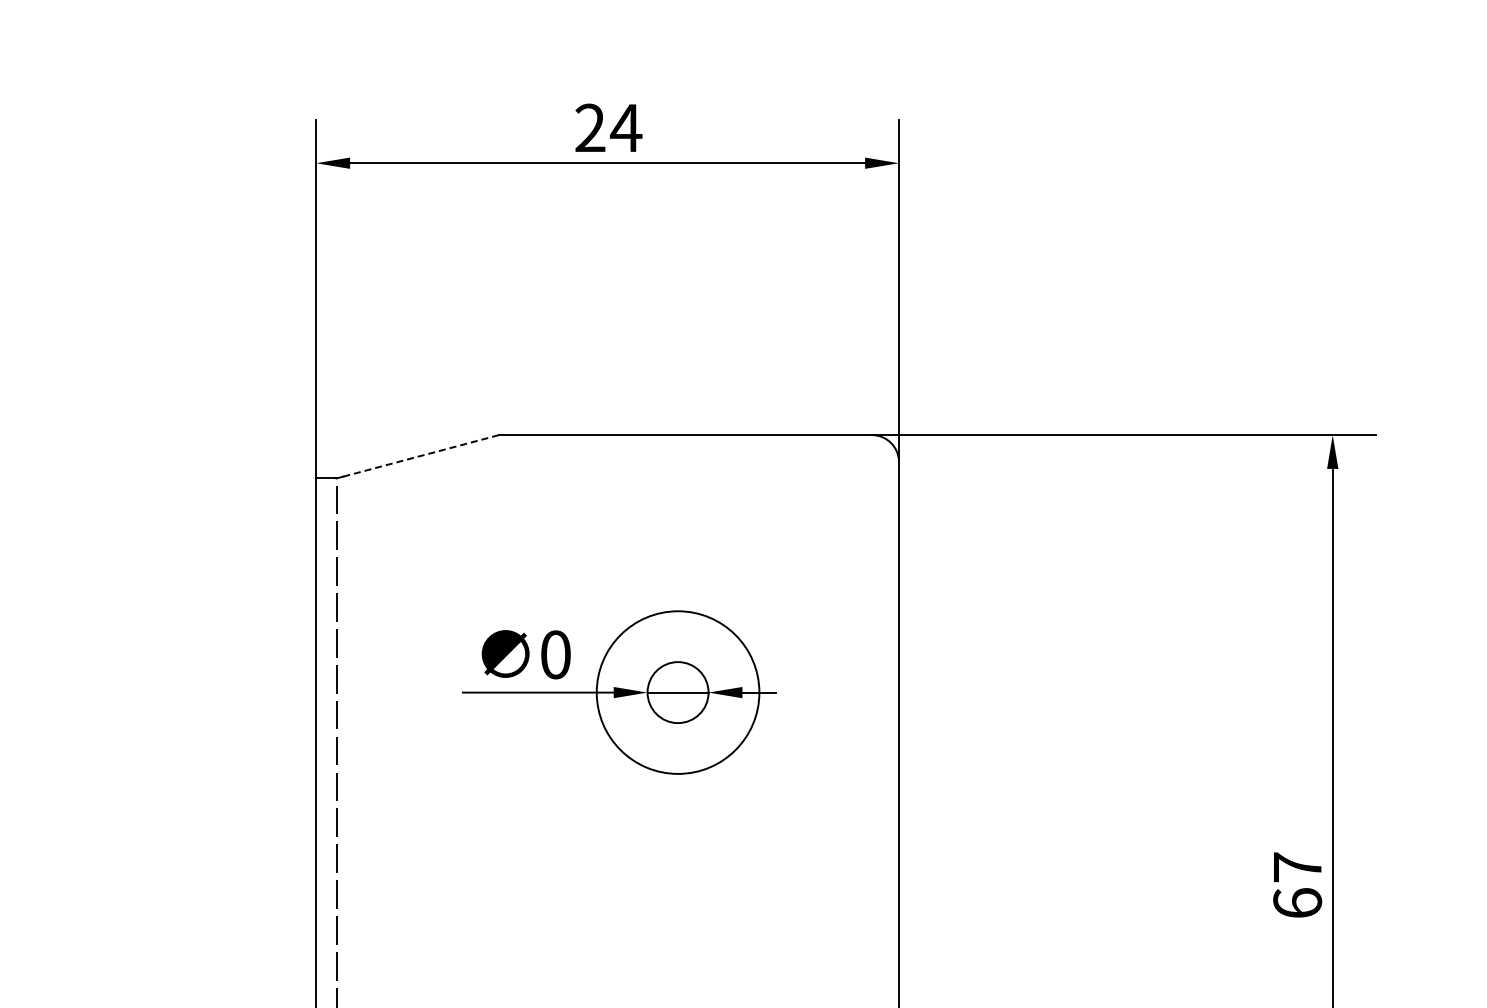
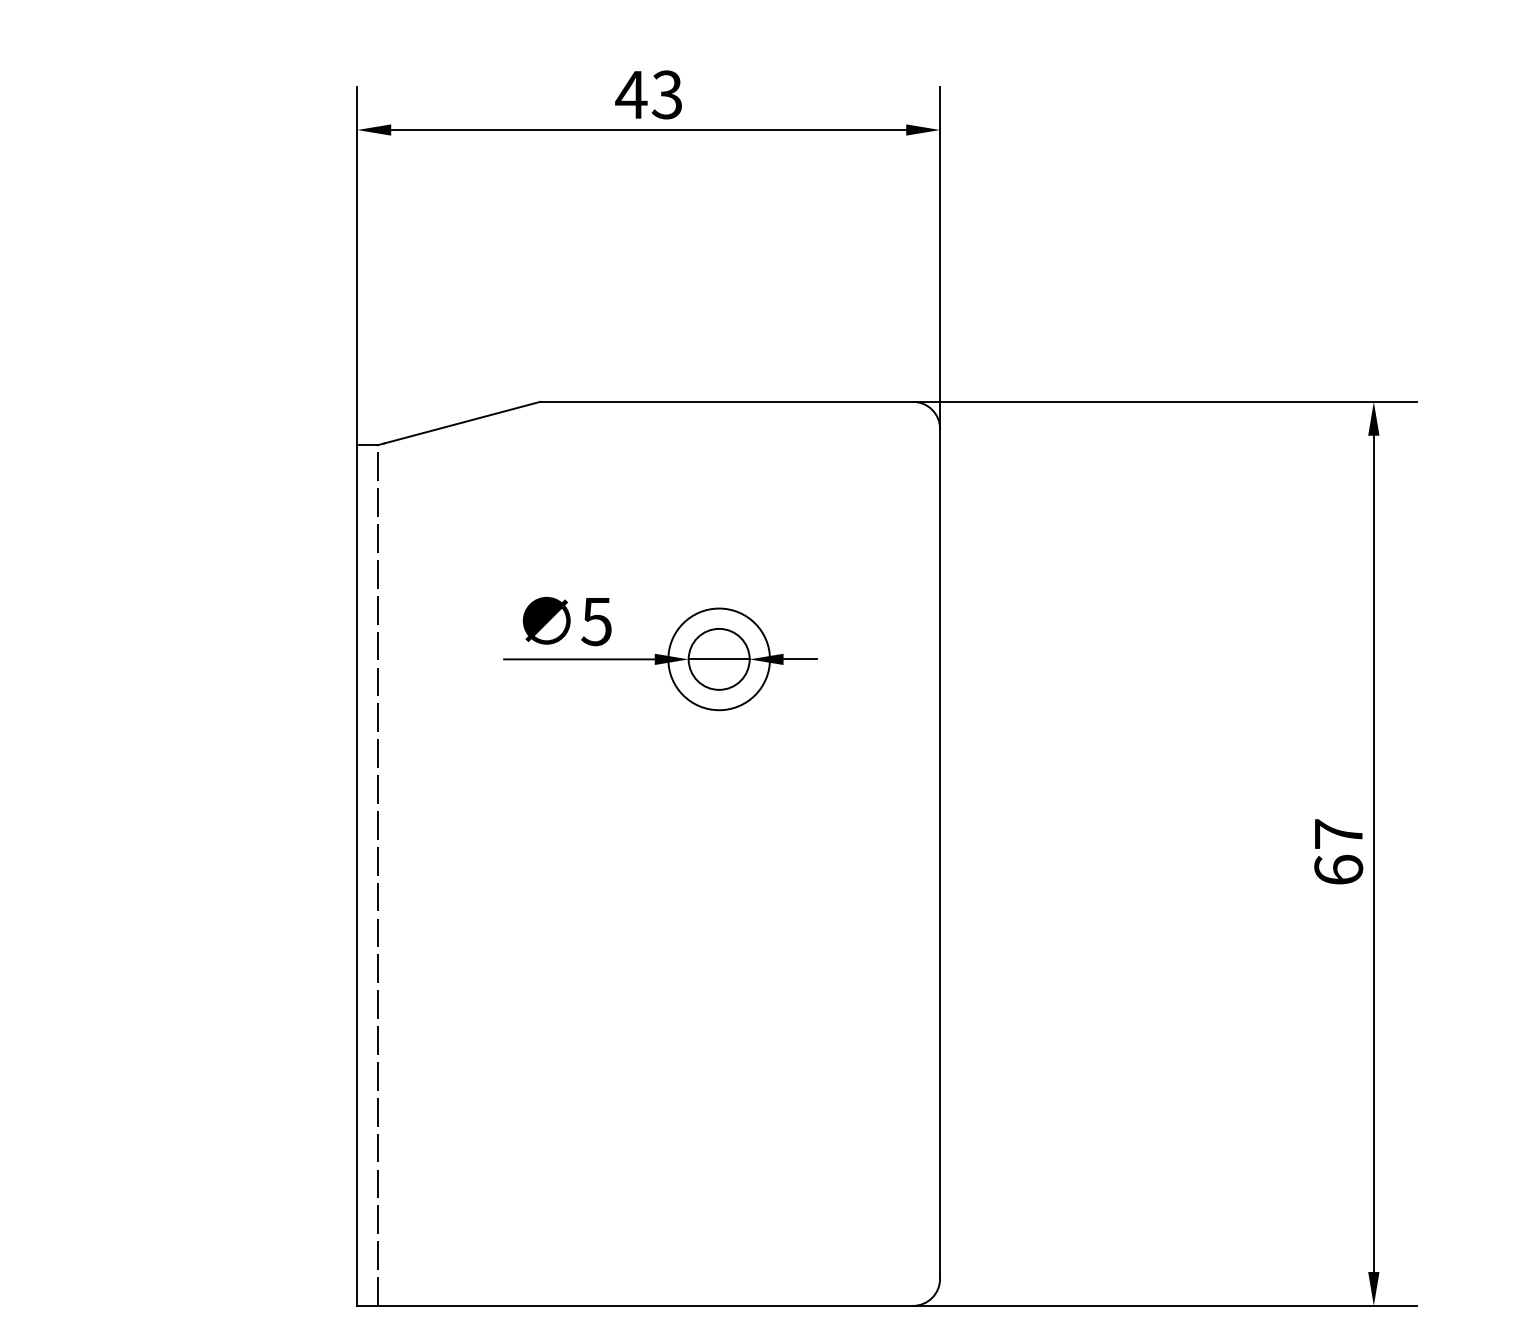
text: (608, 127) -> (649, 94), 24 -> 43
line: (421, 455) -> (462, 422), dashed -> solid
text: (555, 654) -> (596, 621), 0 -> 5
circle: (678, 692) -> (719, 659), size x0.62

